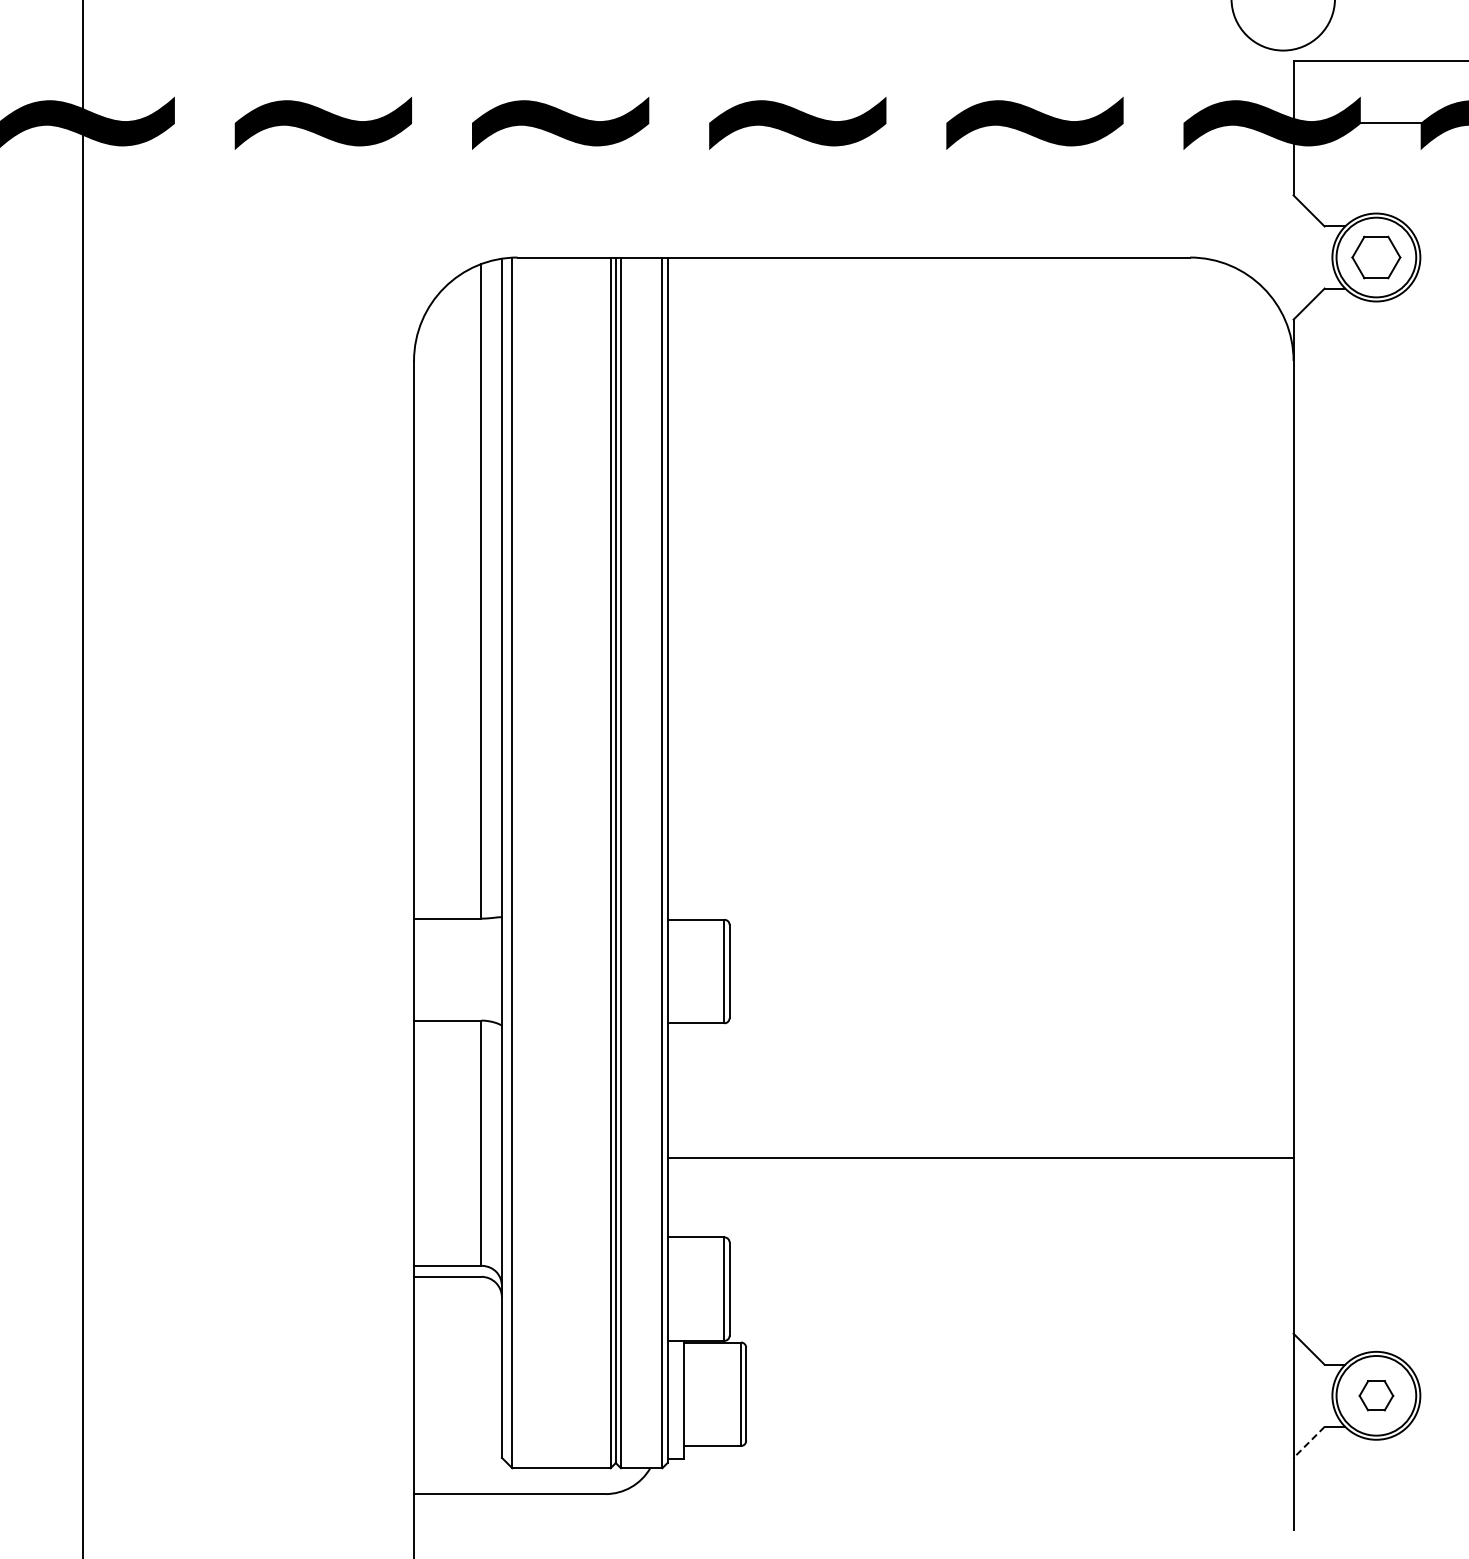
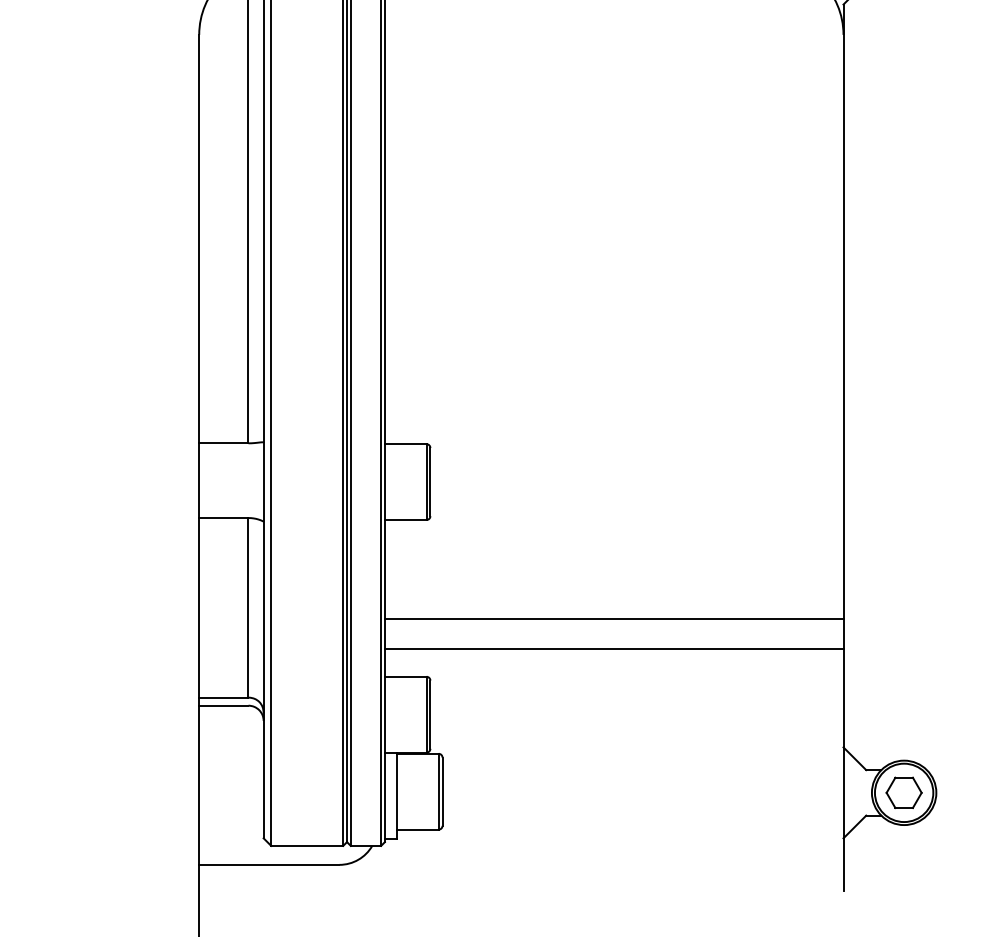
line: (980, 1199) -> (614, 649), added
part: (1376, 1395) -> (904, 792), size x1.43
line: (1309, 1442) -> (855, 827), dashed -> solid

